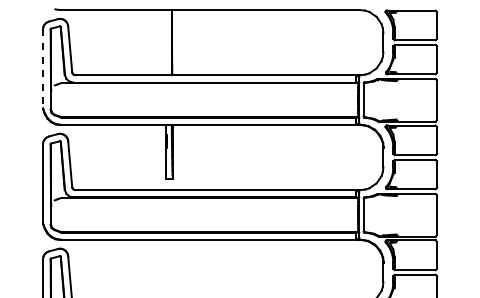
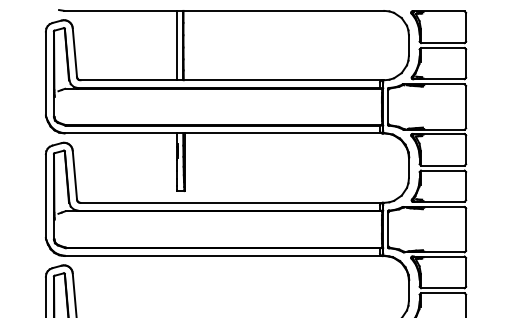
line: (165, 42) -> (176, 45), added
line: (43, 69) -> (46, 74), dashed -> solid

